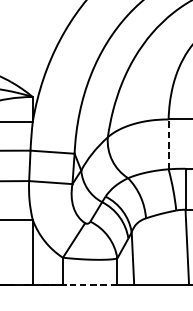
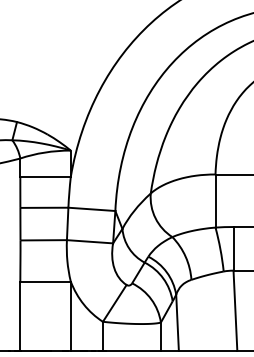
line: (168, 144) -> (215, 201), dashed -> solid
line: (89, 284) -> (131, 350), dashed -> solid

